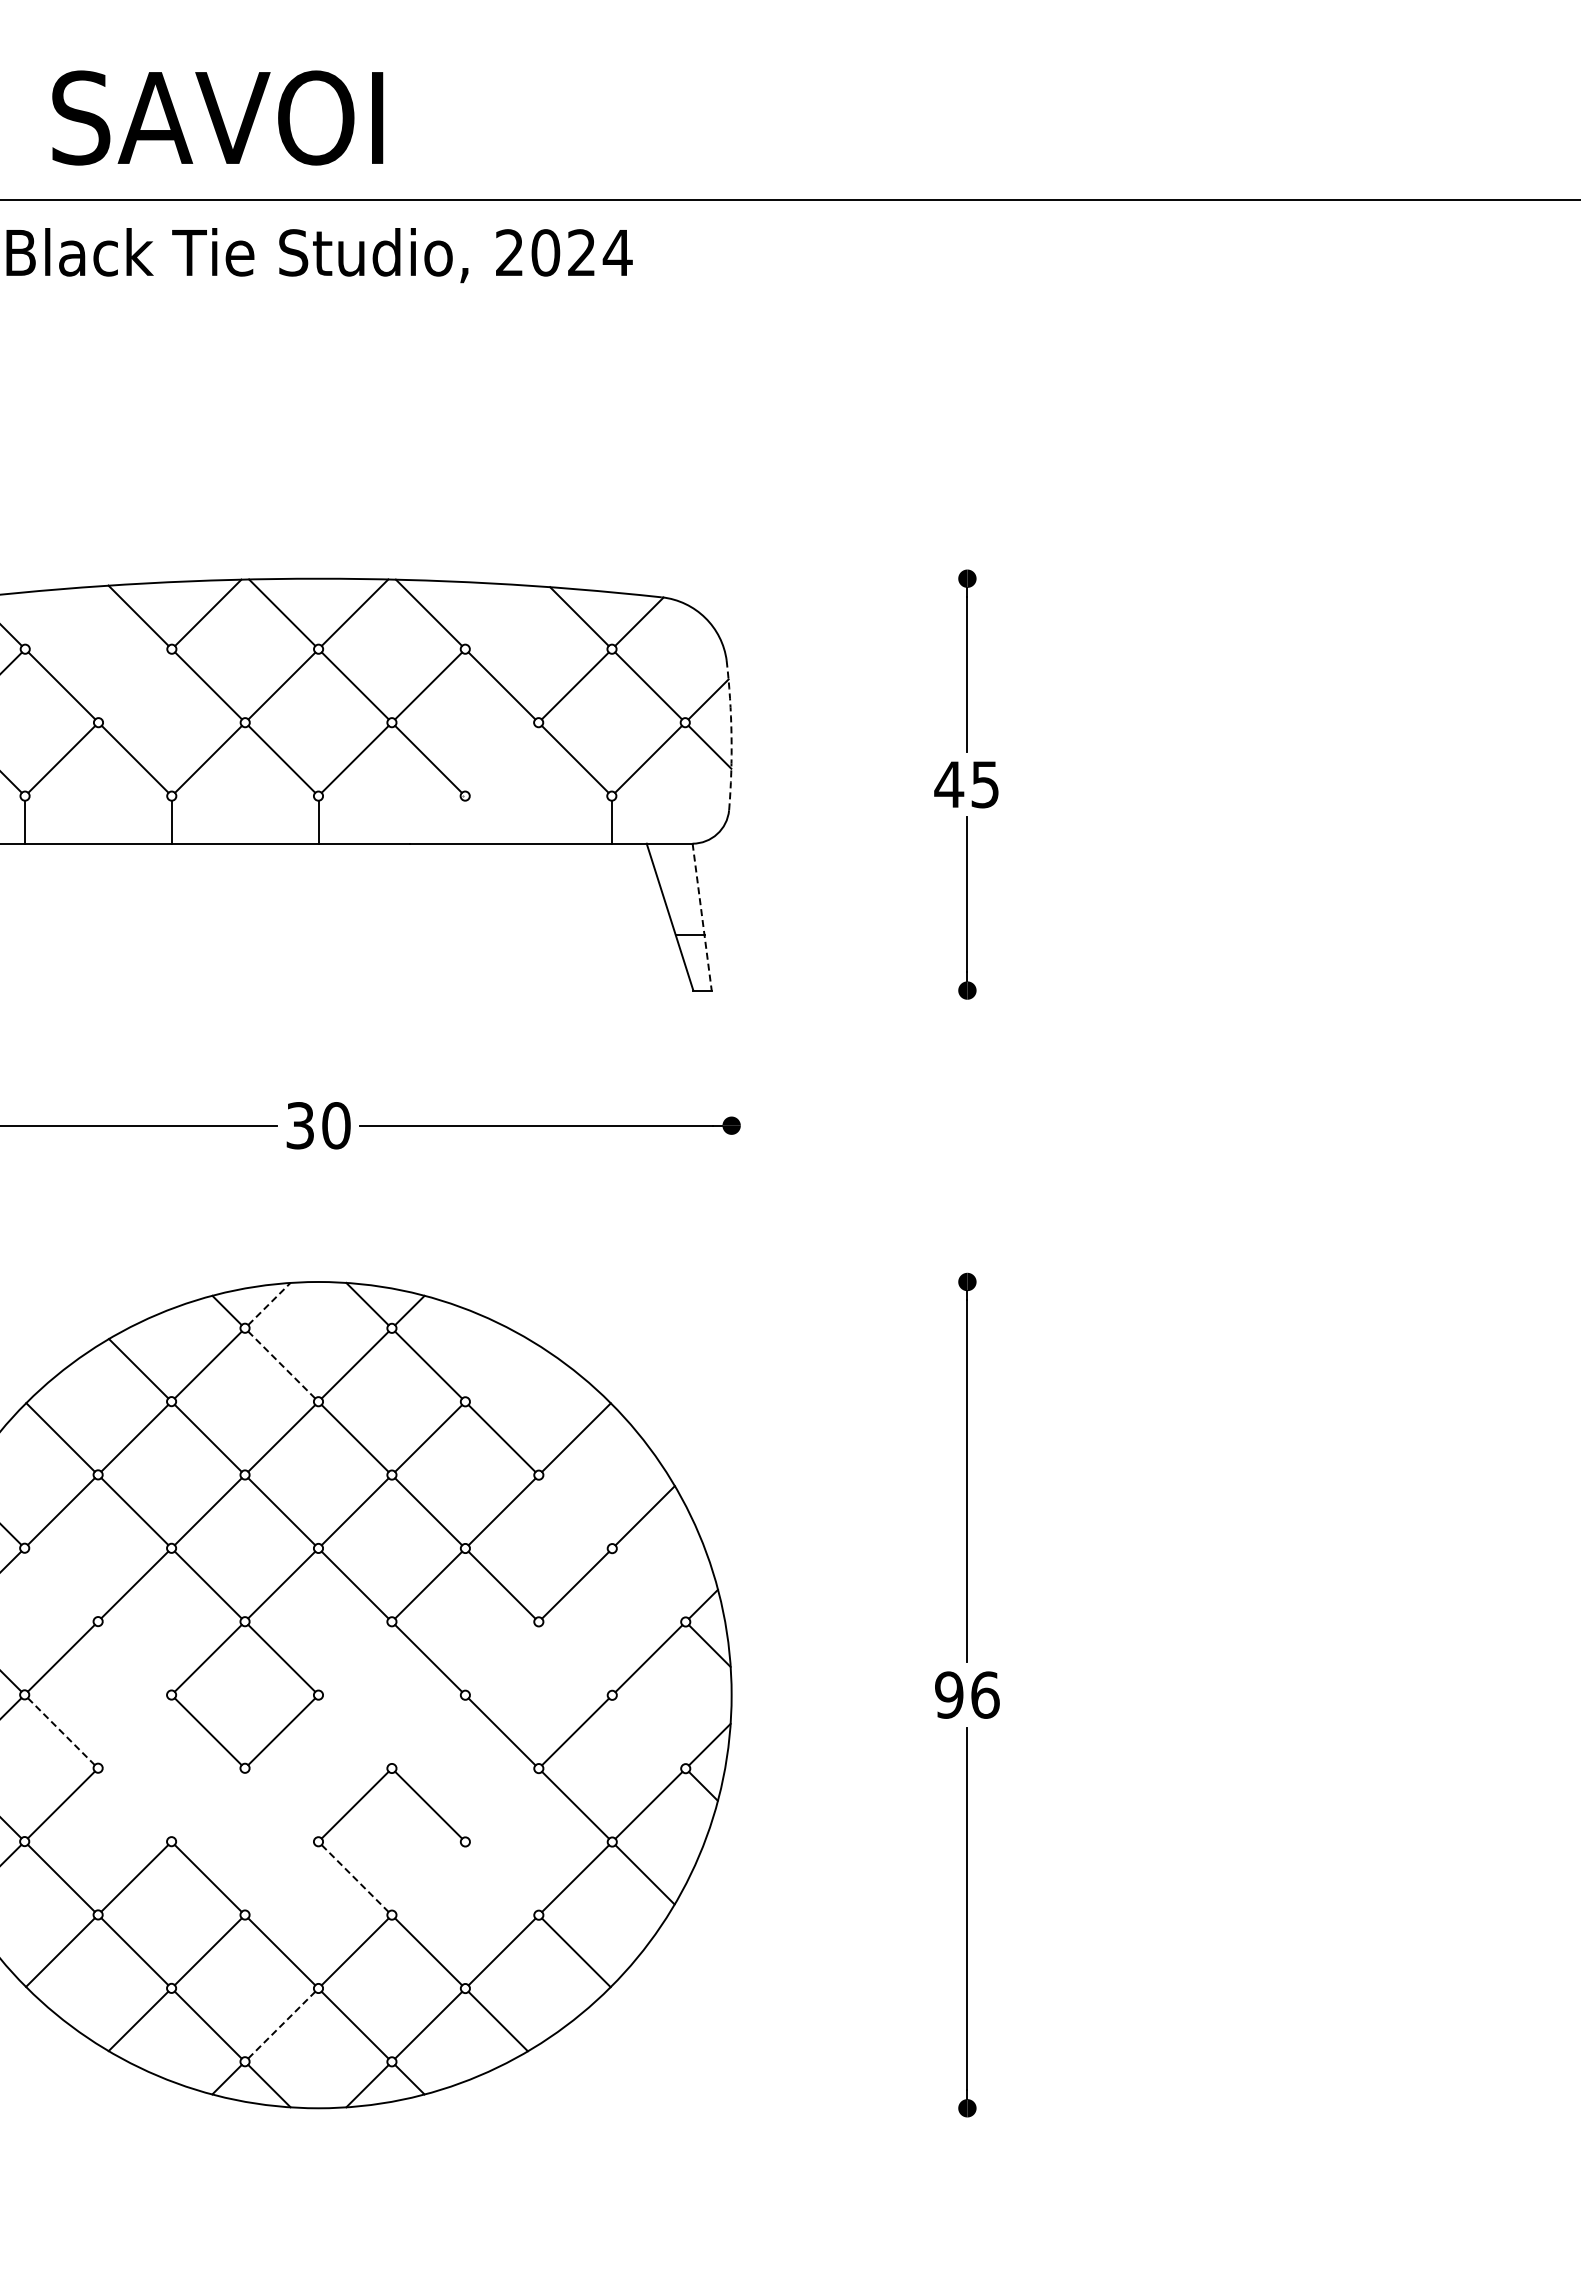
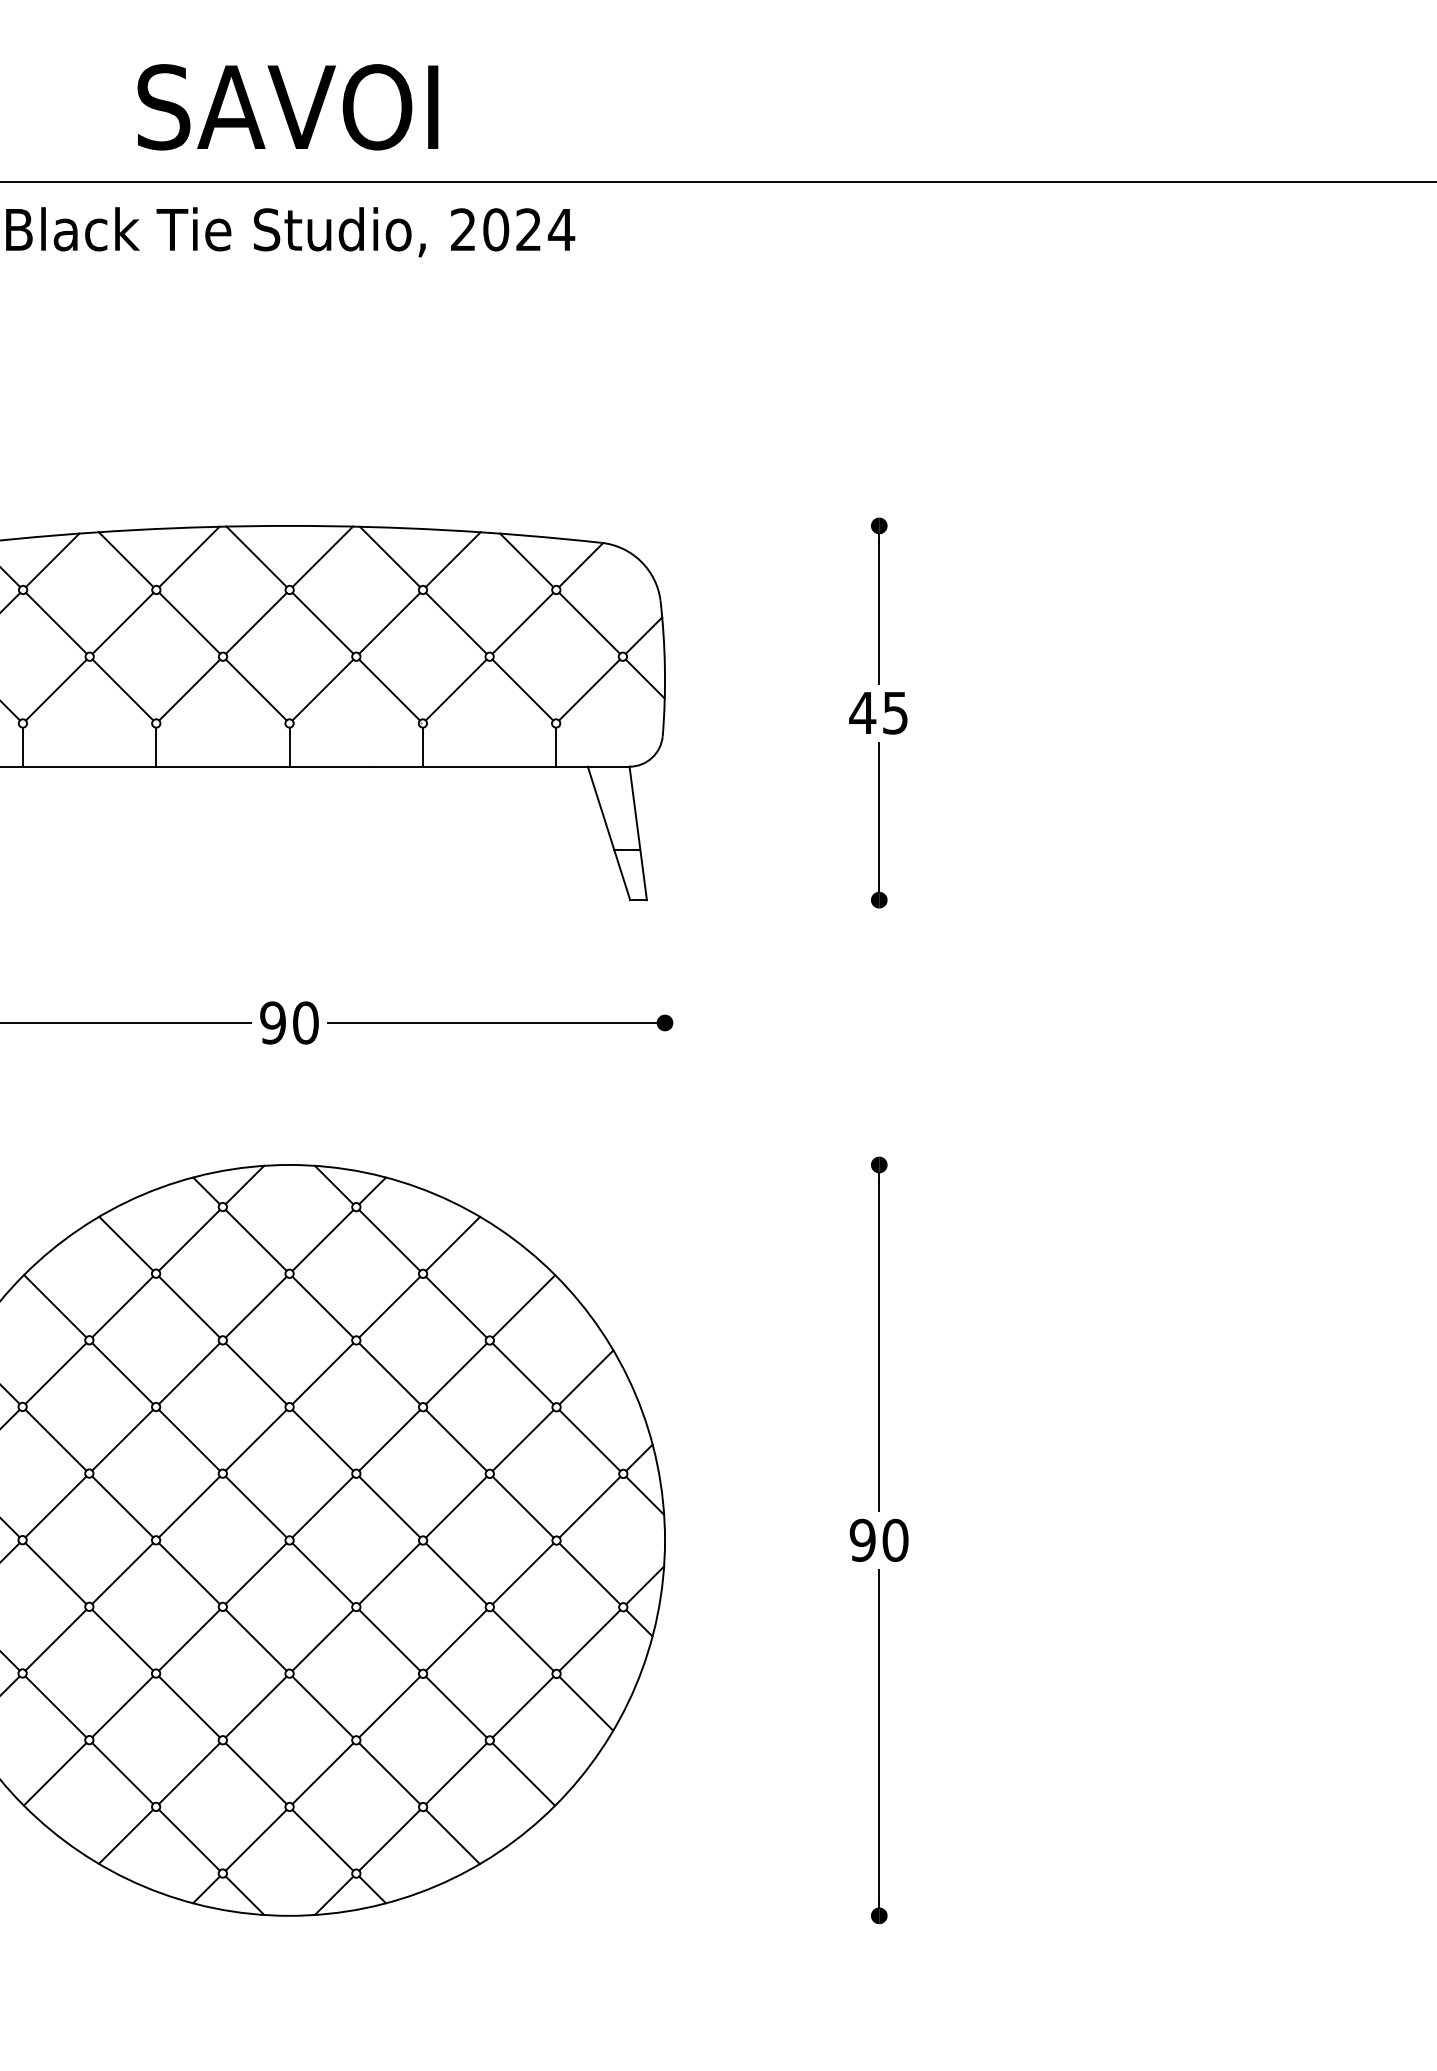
text: (217, 117) -> (287, 106), moved
line: (498, 615) -> (453, 559), added
line: (57, 616) -> (52, 560), added
line: (134, 685) -> (122, 622), added
arc: (731, 735) -> (664, 668), dashed -> solid
line: (501, 758) -> (455, 689), added
line: (465, 821) -> (423, 746), added
line: (702, 917) -> (638, 833), dashed -> solid
text: (300, 1125) -> (273, 1022), 30 -> 90
line: (269, 1303) -> (245, 1184), dashed -> solid
line: (281, 1364) -> (255, 1239), dashed -> solid
line: (498, 1368) -> (453, 1243), added
line: (575, 1511) -> (523, 1373), added
line: (60, 1584) -> (55, 1439), added
line: (648, 1584) -> (589, 1439), added
line: (134, 1657) -> (122, 1506), added
line: (354, 1658) -> (322, 1507), added
line: (501, 1658) -> (455, 1507), added
line: (575, 1658) -> (523, 1507), added
text: (985, 1694) -> (895, 1539), 96 -> 90
line: (61, 1731) -> (56, 1573), dashed -> solid
line: (134, 1731) -> (122, 1573), added
line: (354, 1731) -> (322, 1573), added
line: (428, 1731) -> (389, 1573), added
line: (648, 1731) -> (589, 1573), added
line: (134, 1804) -> (122, 1639), added
line: (207, 1804) -> (188, 1639), added
line: (281, 1804) -> (255, 1639), added
line: (501, 1804) -> (455, 1639), added
line: (281, 1878) -> (255, 1707), added
line: (355, 1878) -> (323, 1707), dashed -> solid
line: (428, 1878) -> (389, 1707), added
line: (501, 1878) -> (455, 1707), added
line: (282, 2024) -> (256, 1839), dashed -> solid

